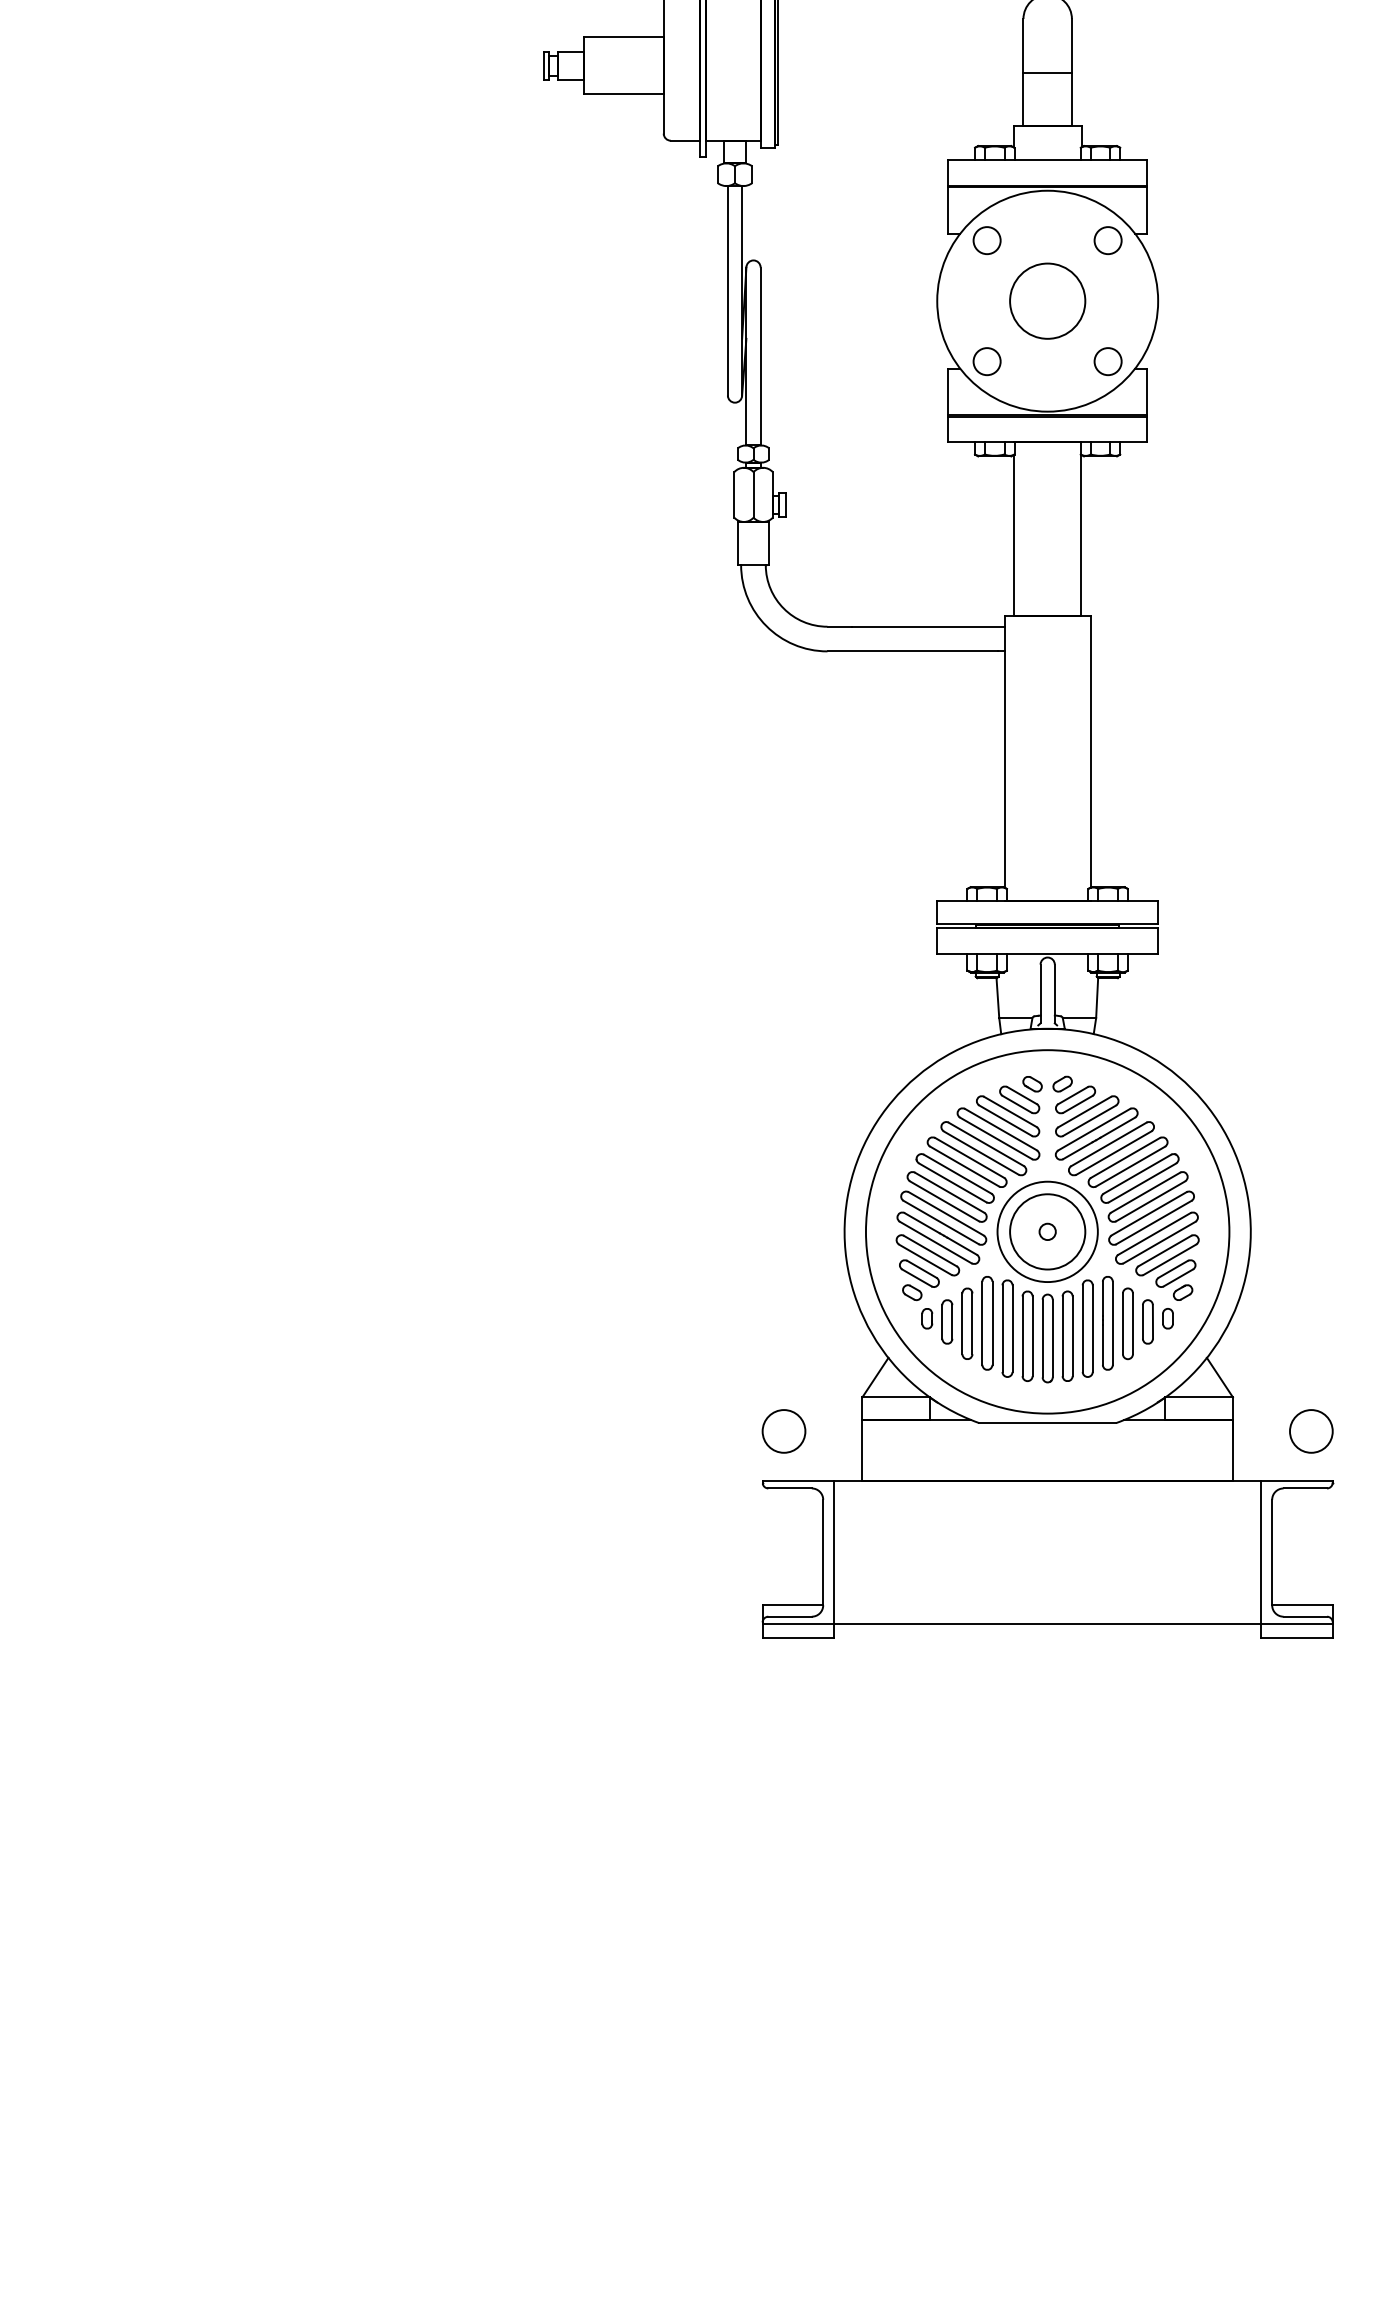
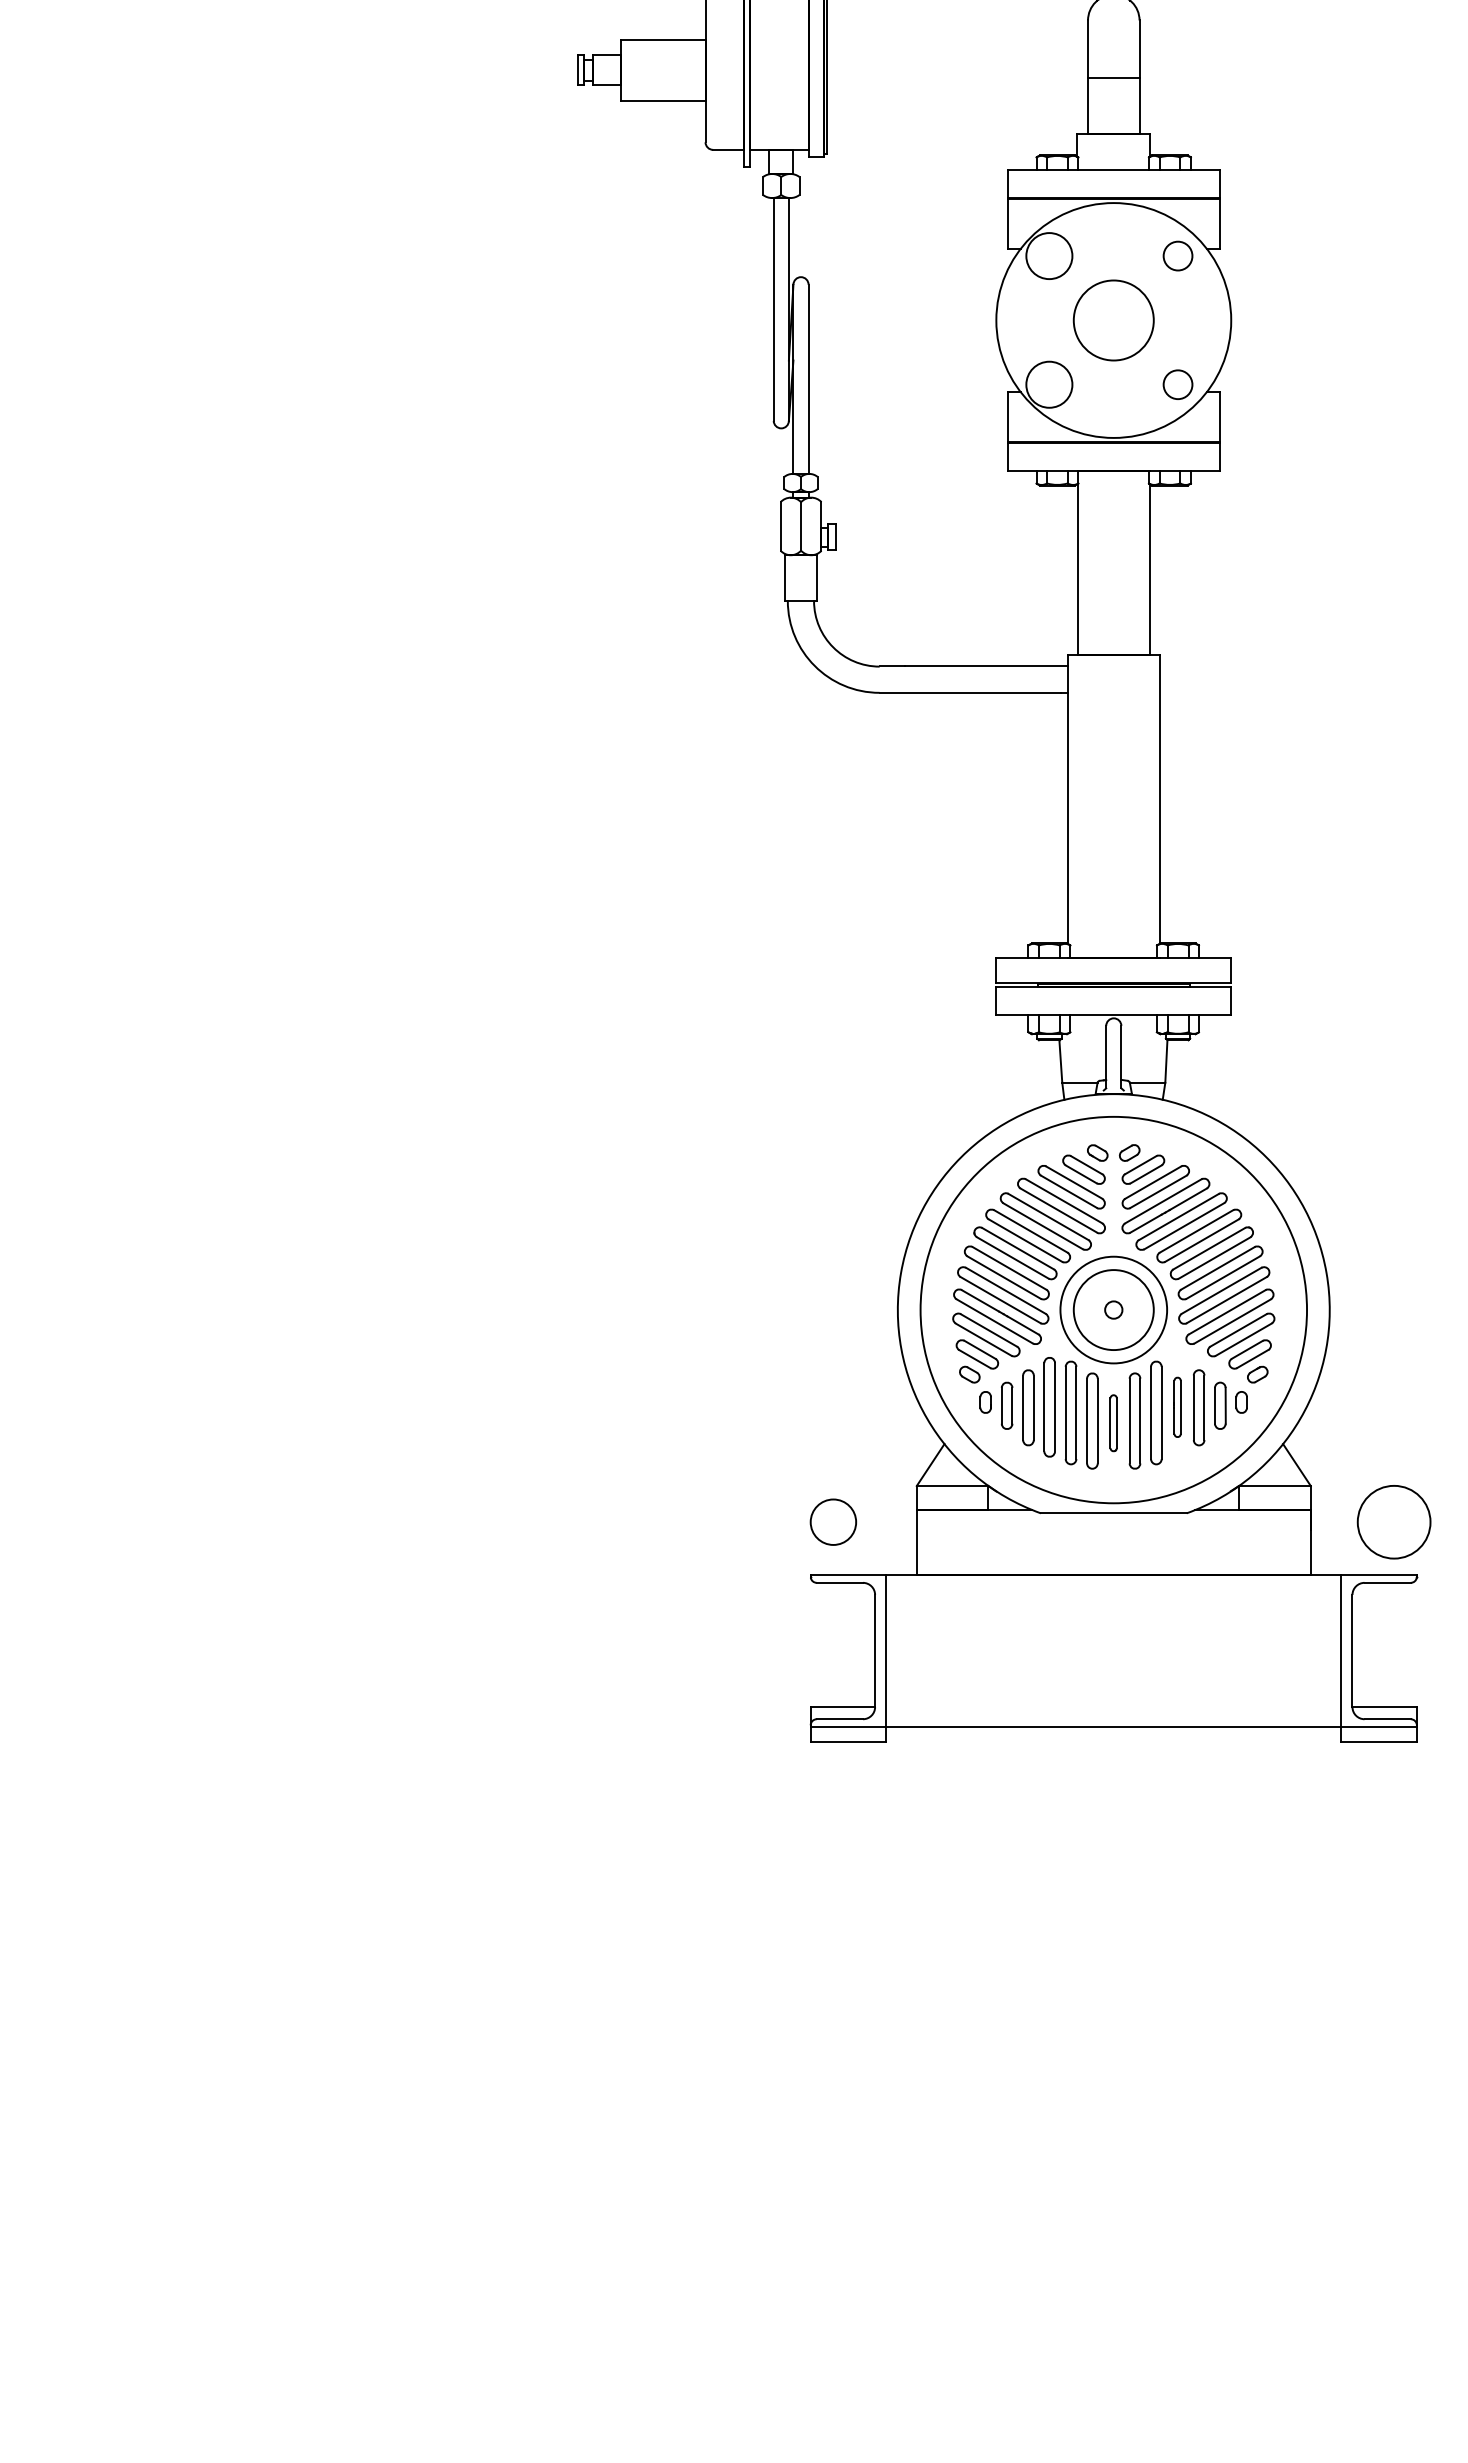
circle: (986, 240) -> (1048, 255), size x1.6
circle: (986, 361) -> (1048, 384), size x1.6
part: (1107, 1323) -> (1177, 1407), size x0.6
part: (1047, 1337) -> (1113, 1422), size x0.6
circle: (1310, 1430) -> (1393, 1521), size x1.6

